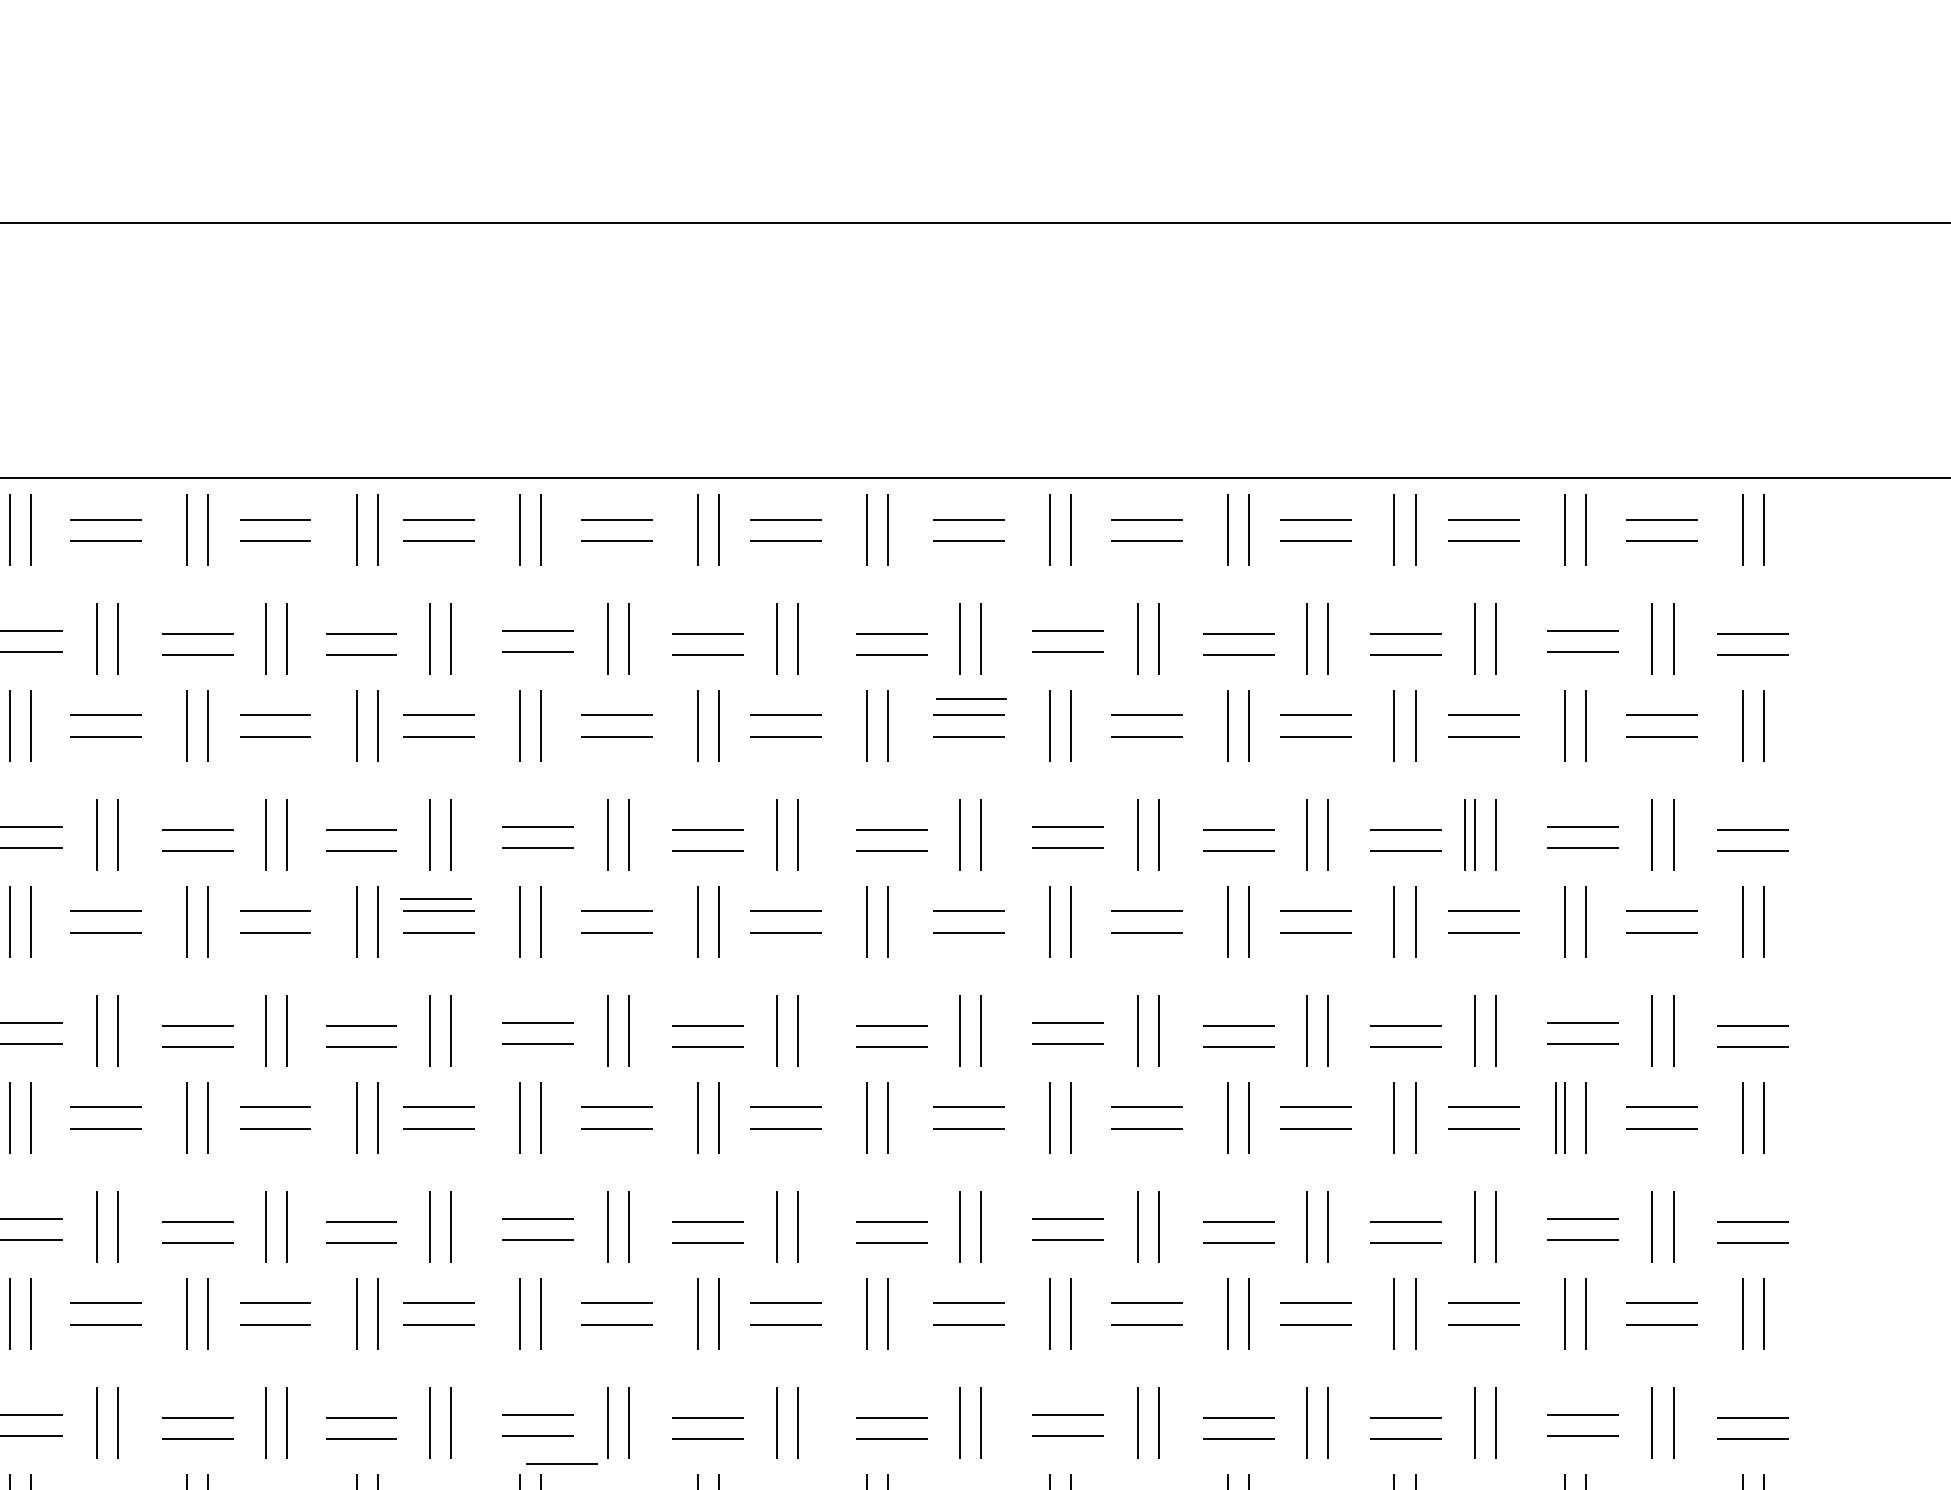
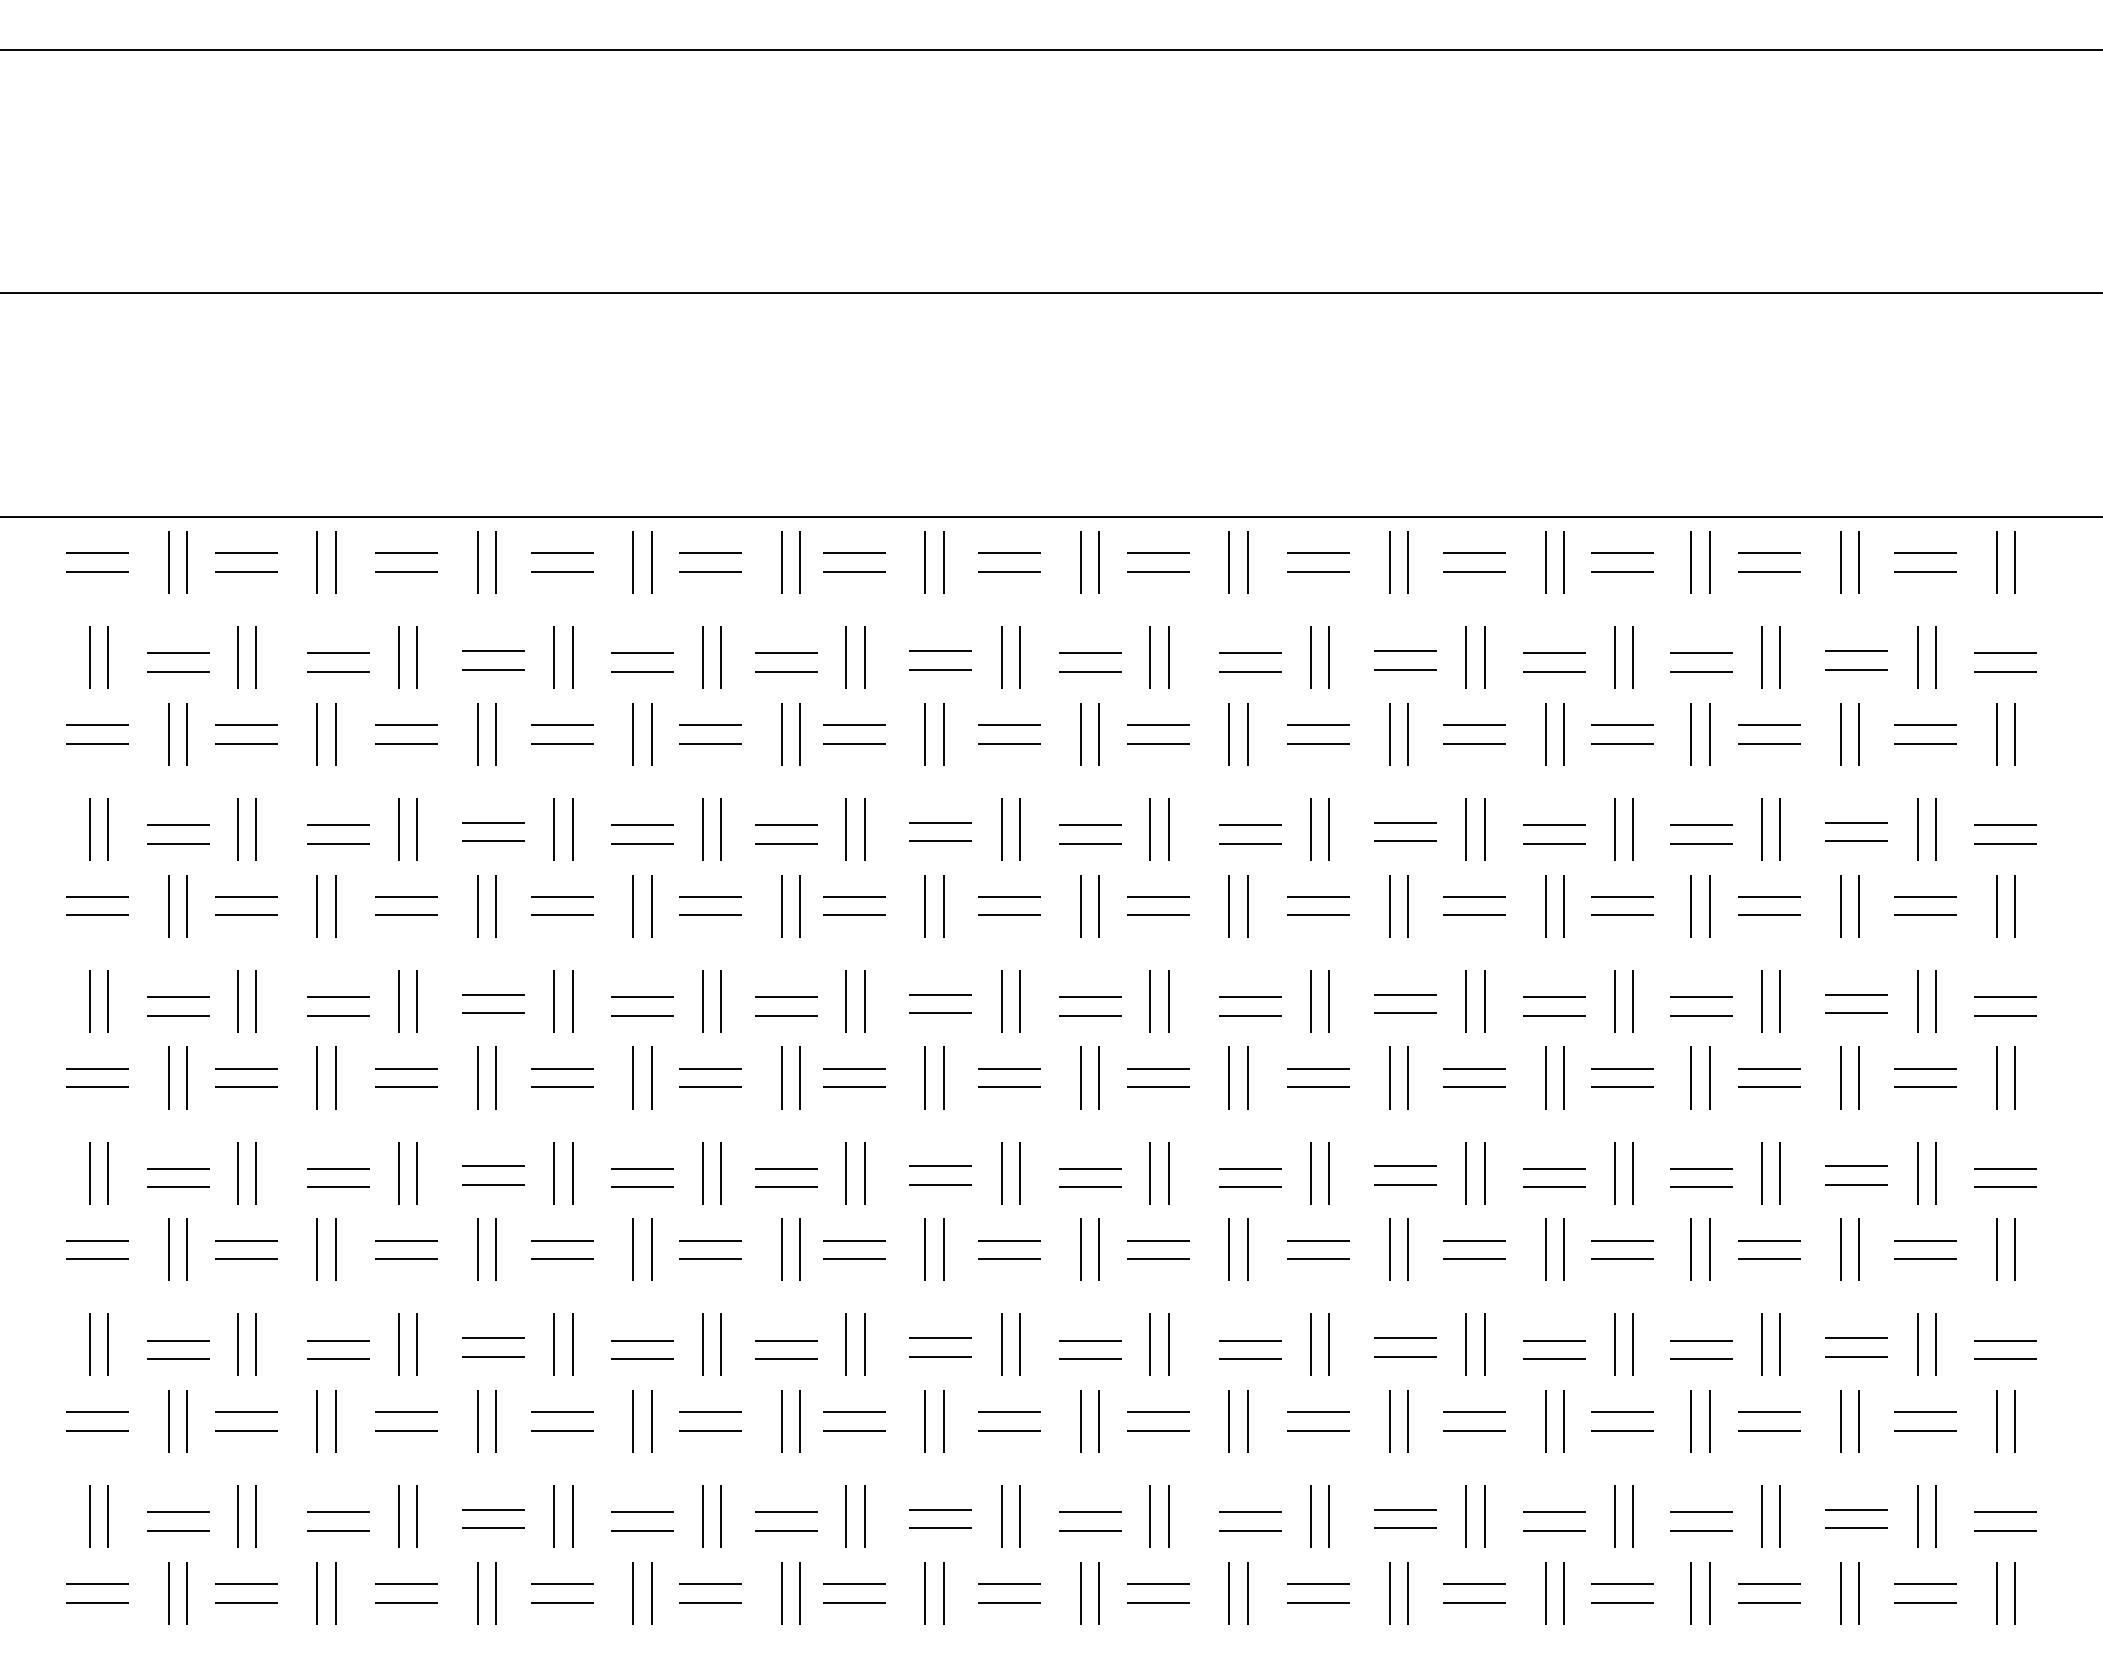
line: (971, 698) -> (1320, 710), removed
line: (1464, 834) -> (1752, 829), removed
line: (436, 898) -> (851, 885), removed
line: (1555, 1117) -> (1832, 1077), removed
line: (562, 1464) -> (962, 1381), removed

